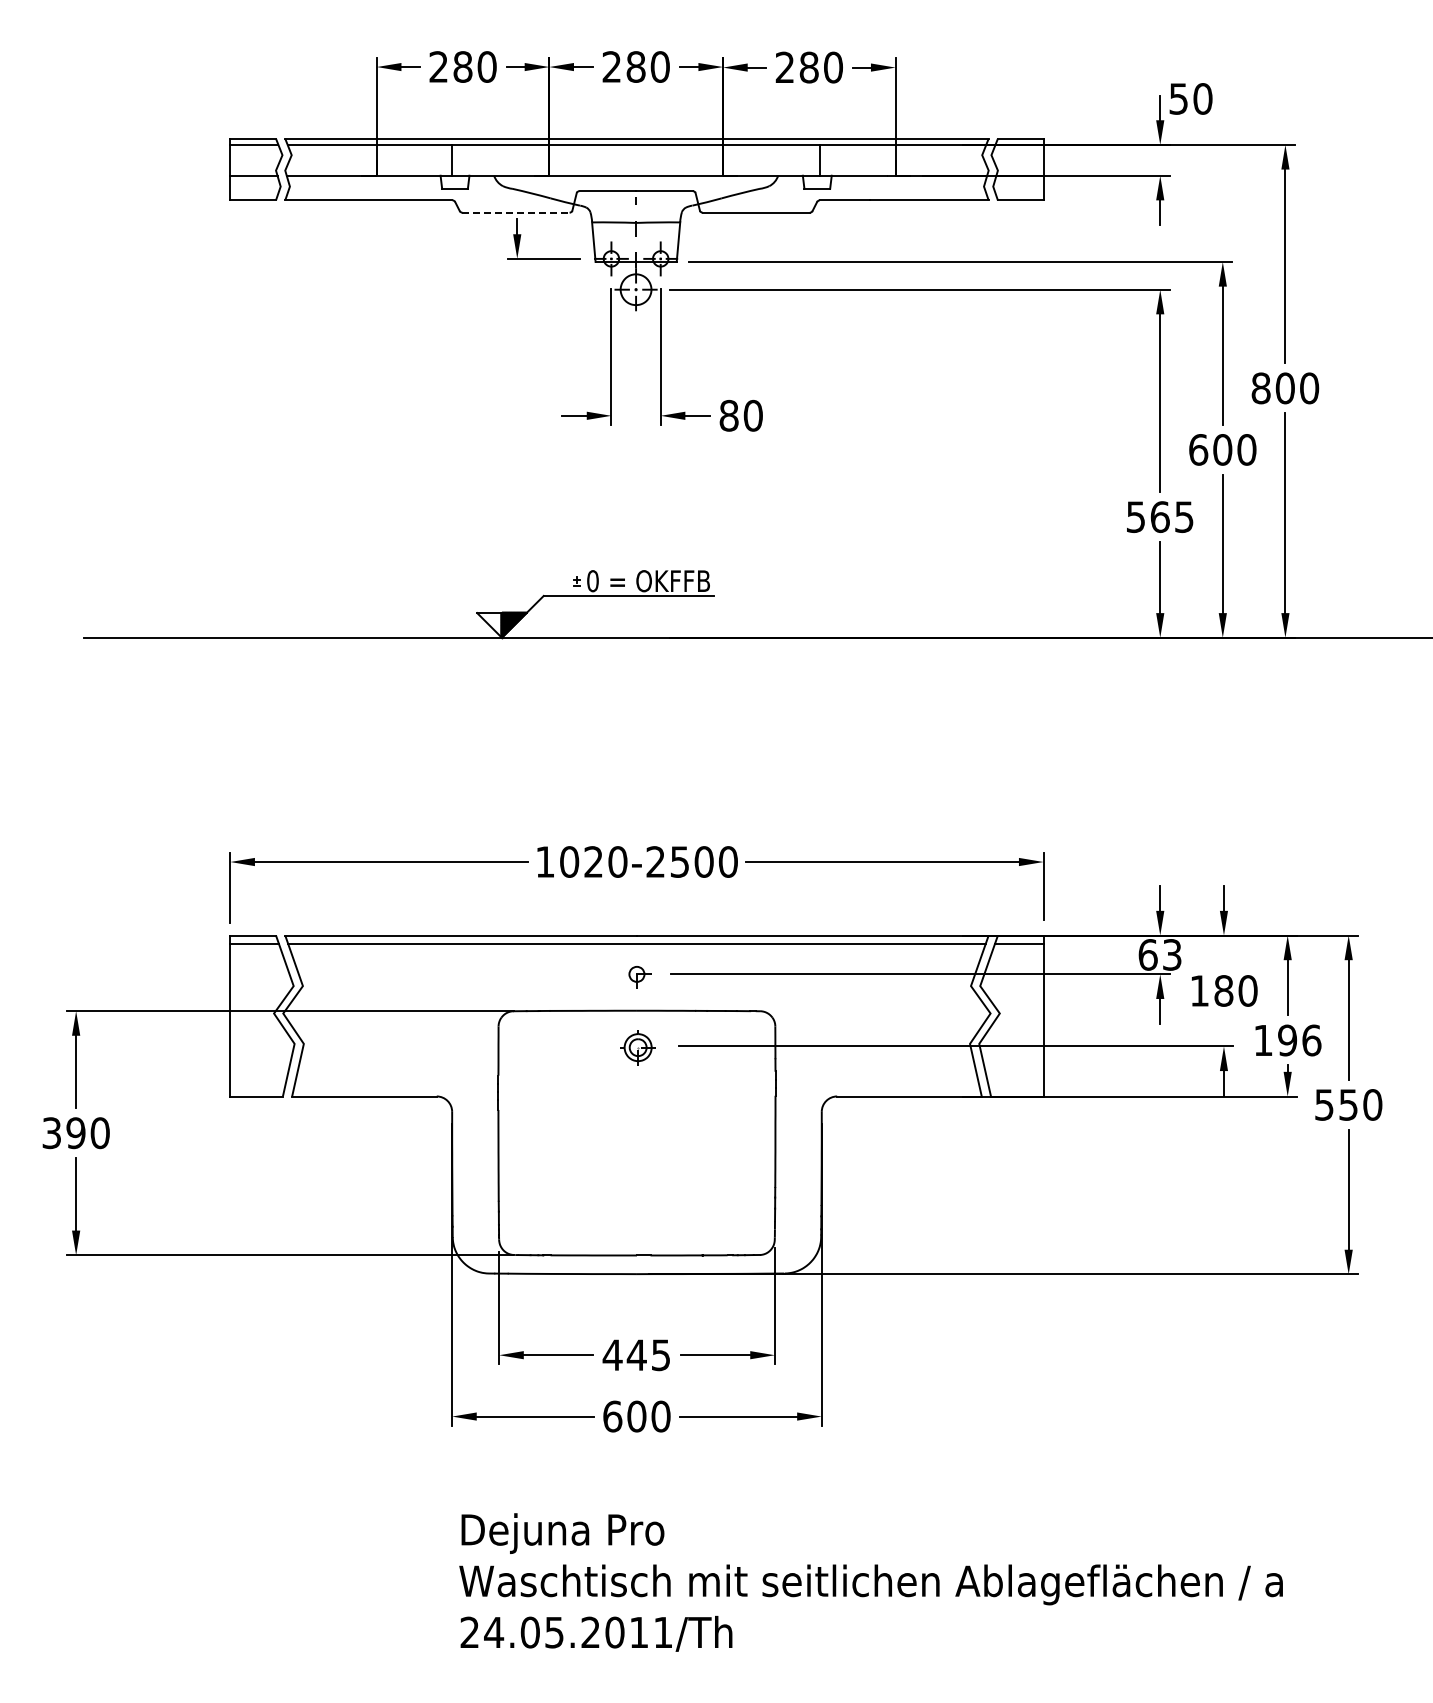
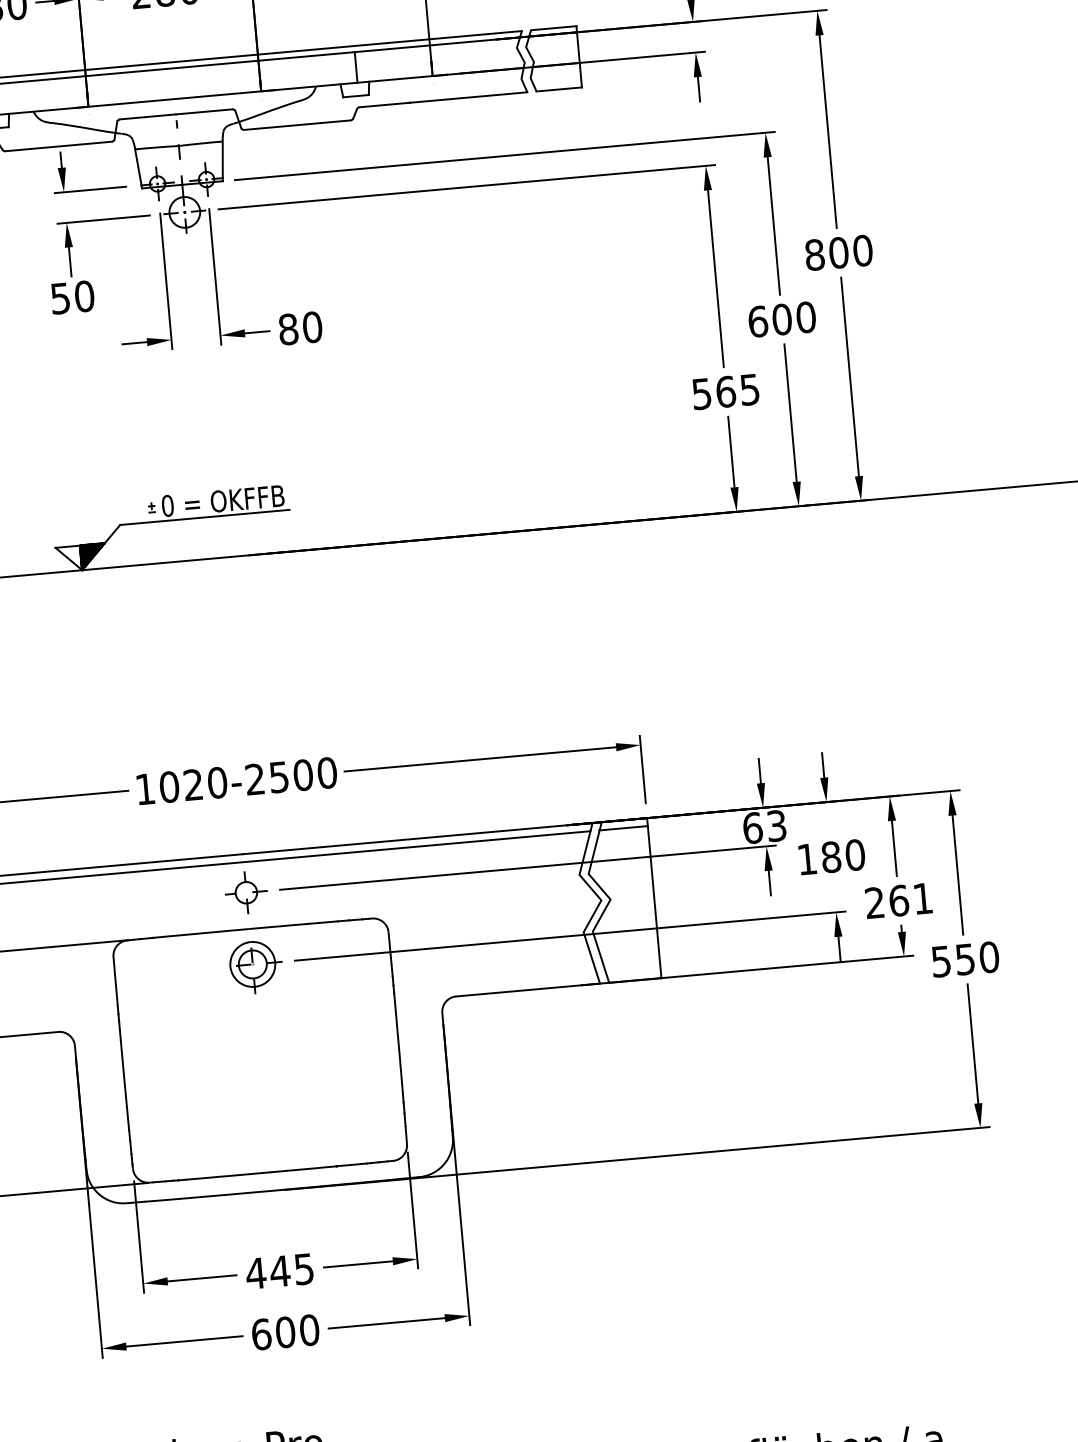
line: (516, 212) -> (59, 146), dashed -> solid
part: (532, 349) -> (87, 280), added
part: (636, 974) -> (245, 892), size x1.43
text: (1287, 1040) -> (898, 900), 196 -> 261
part: (639, 1049) -> (255, 967), size x1.67

